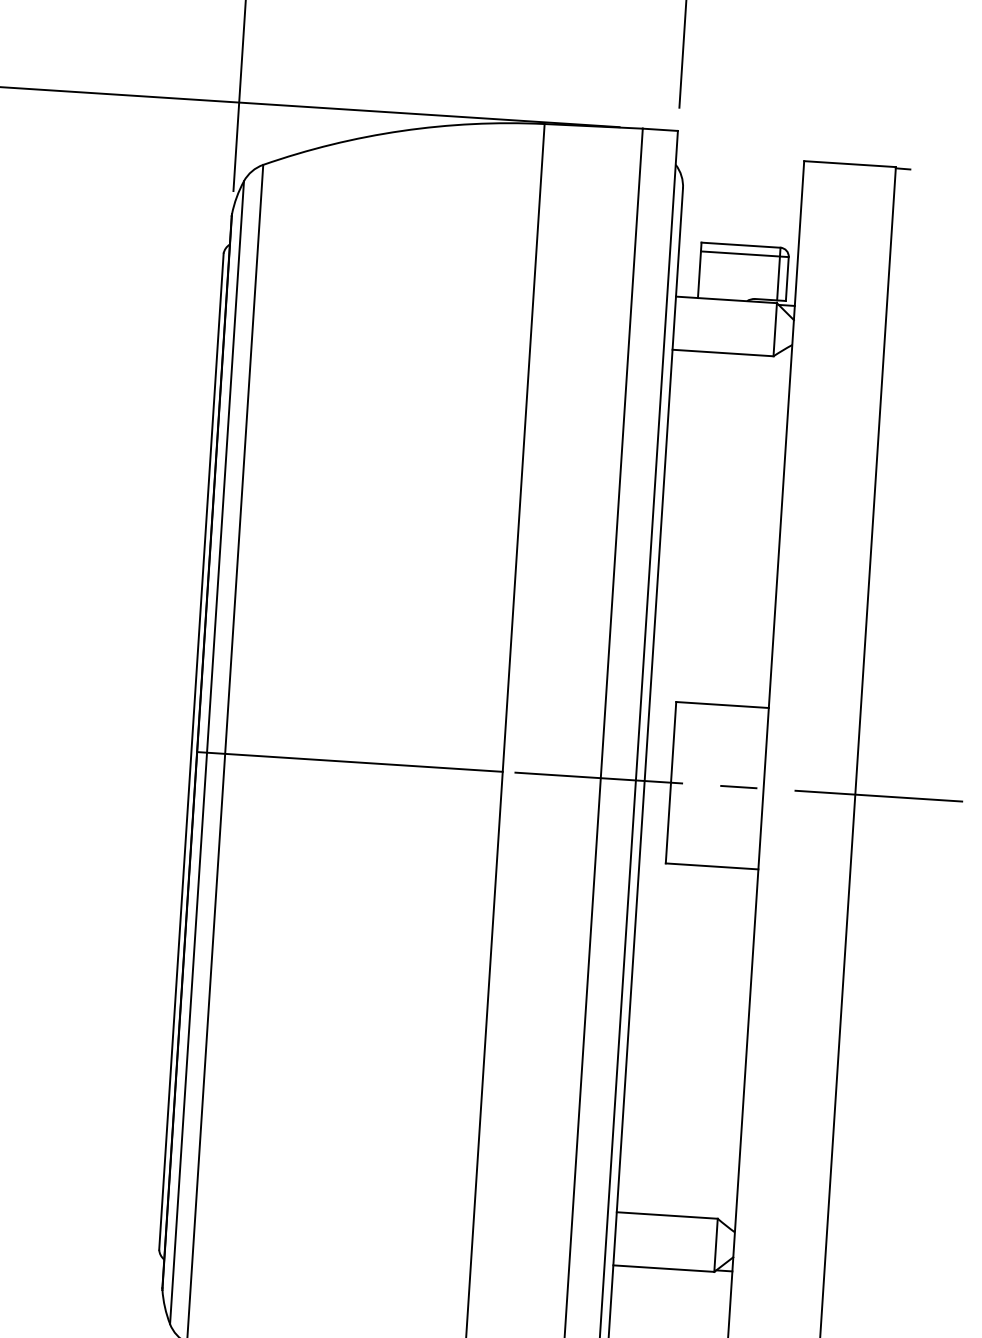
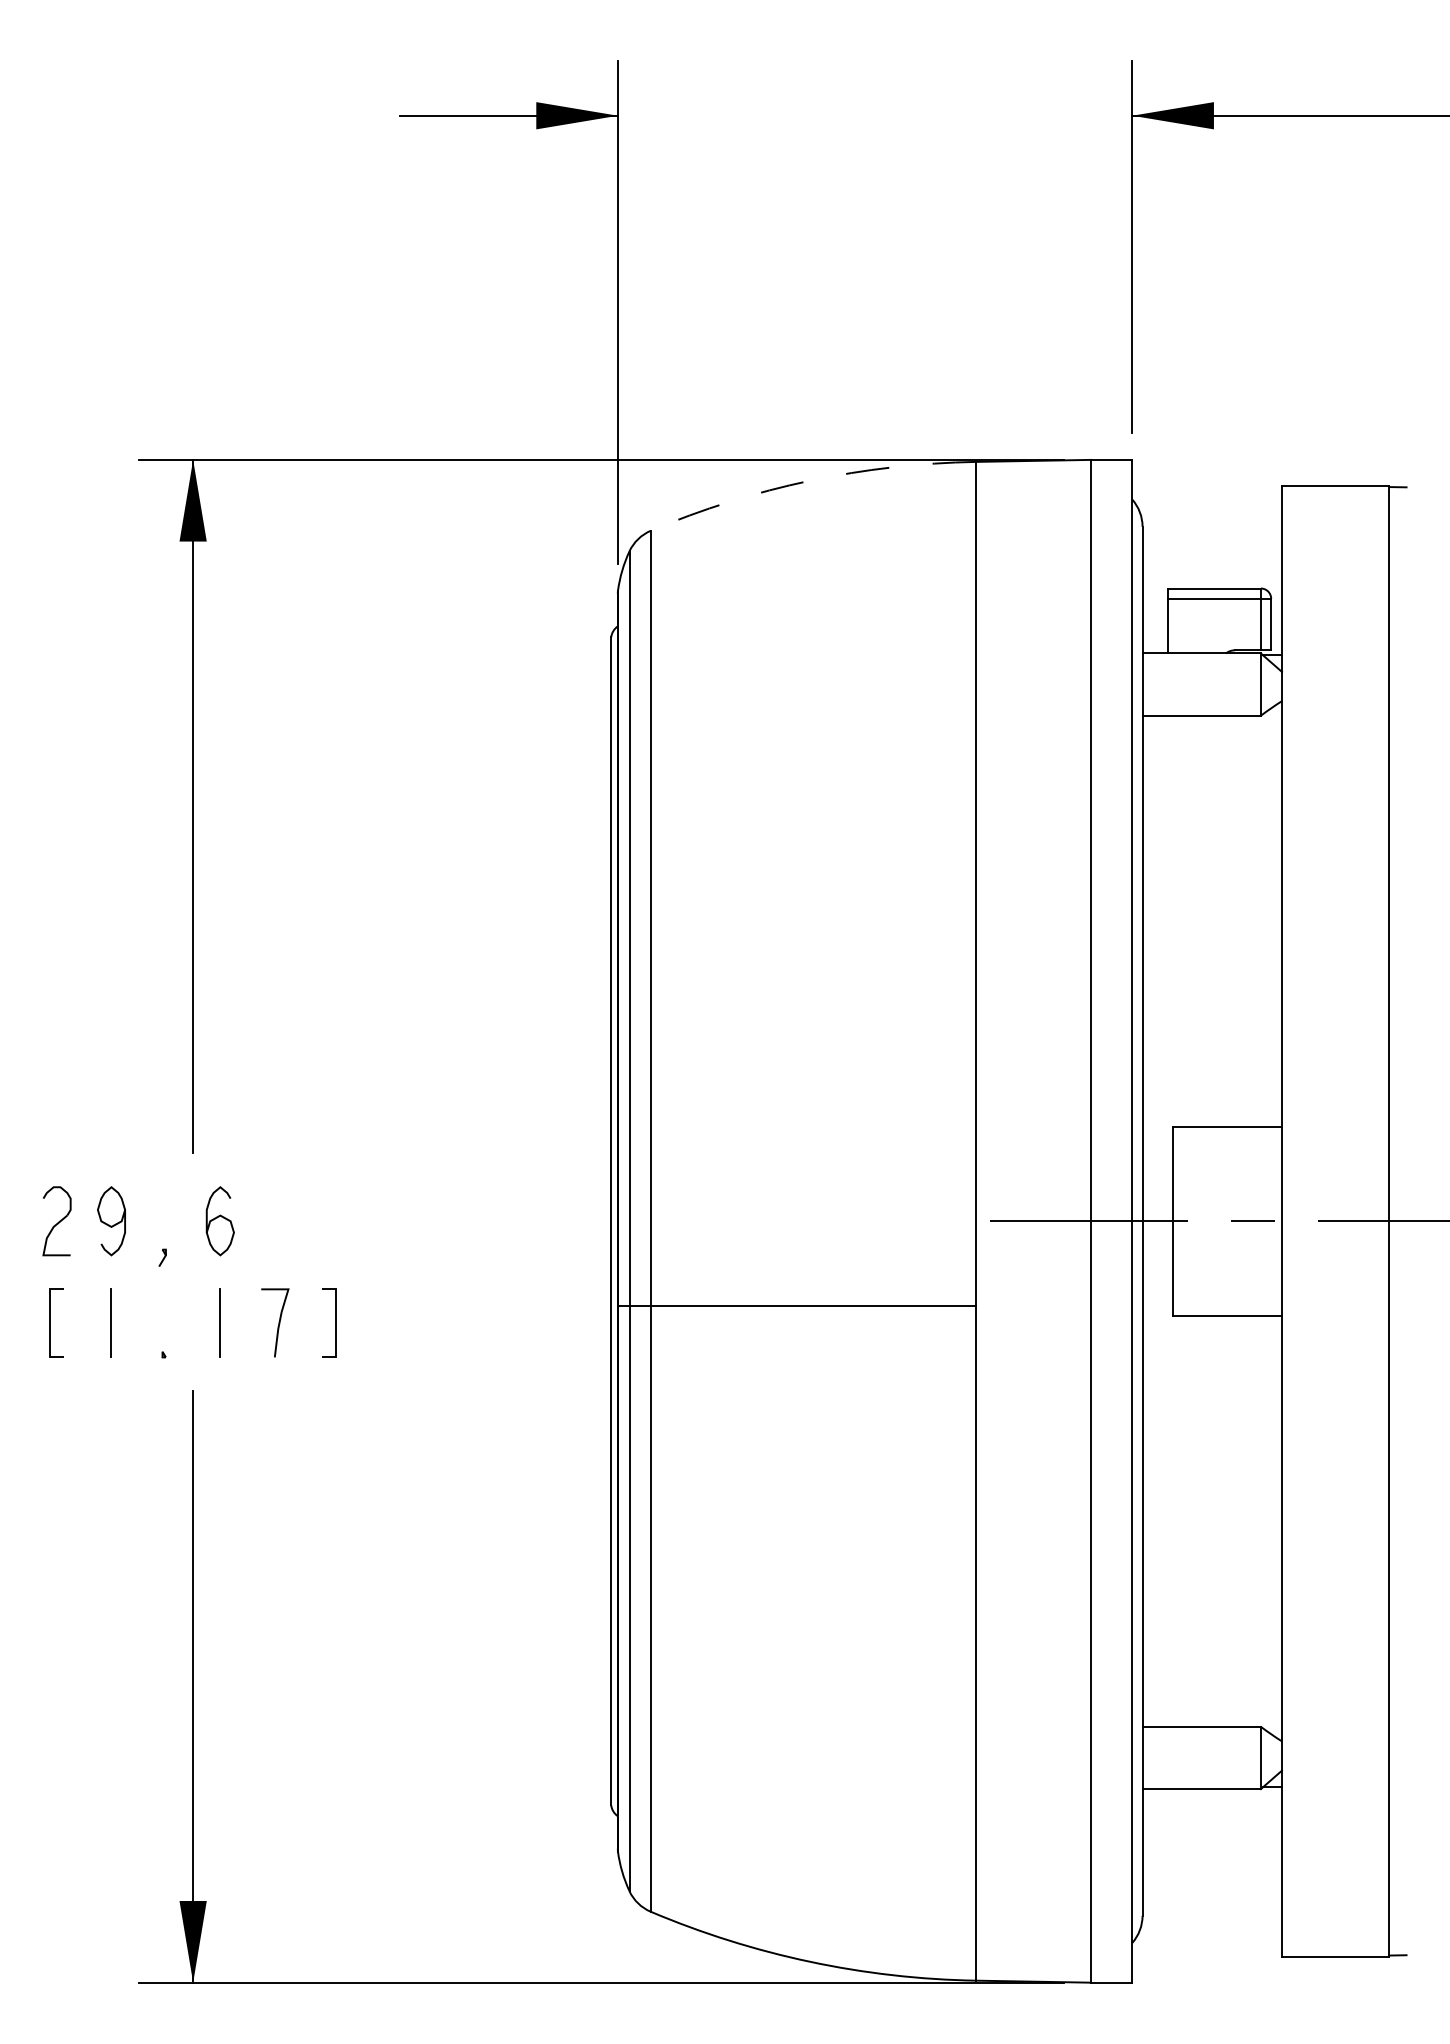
arc: (402, 130) -> (810, 480), solid -> dashed
line: (349, 762) -> (796, 1306), moved

